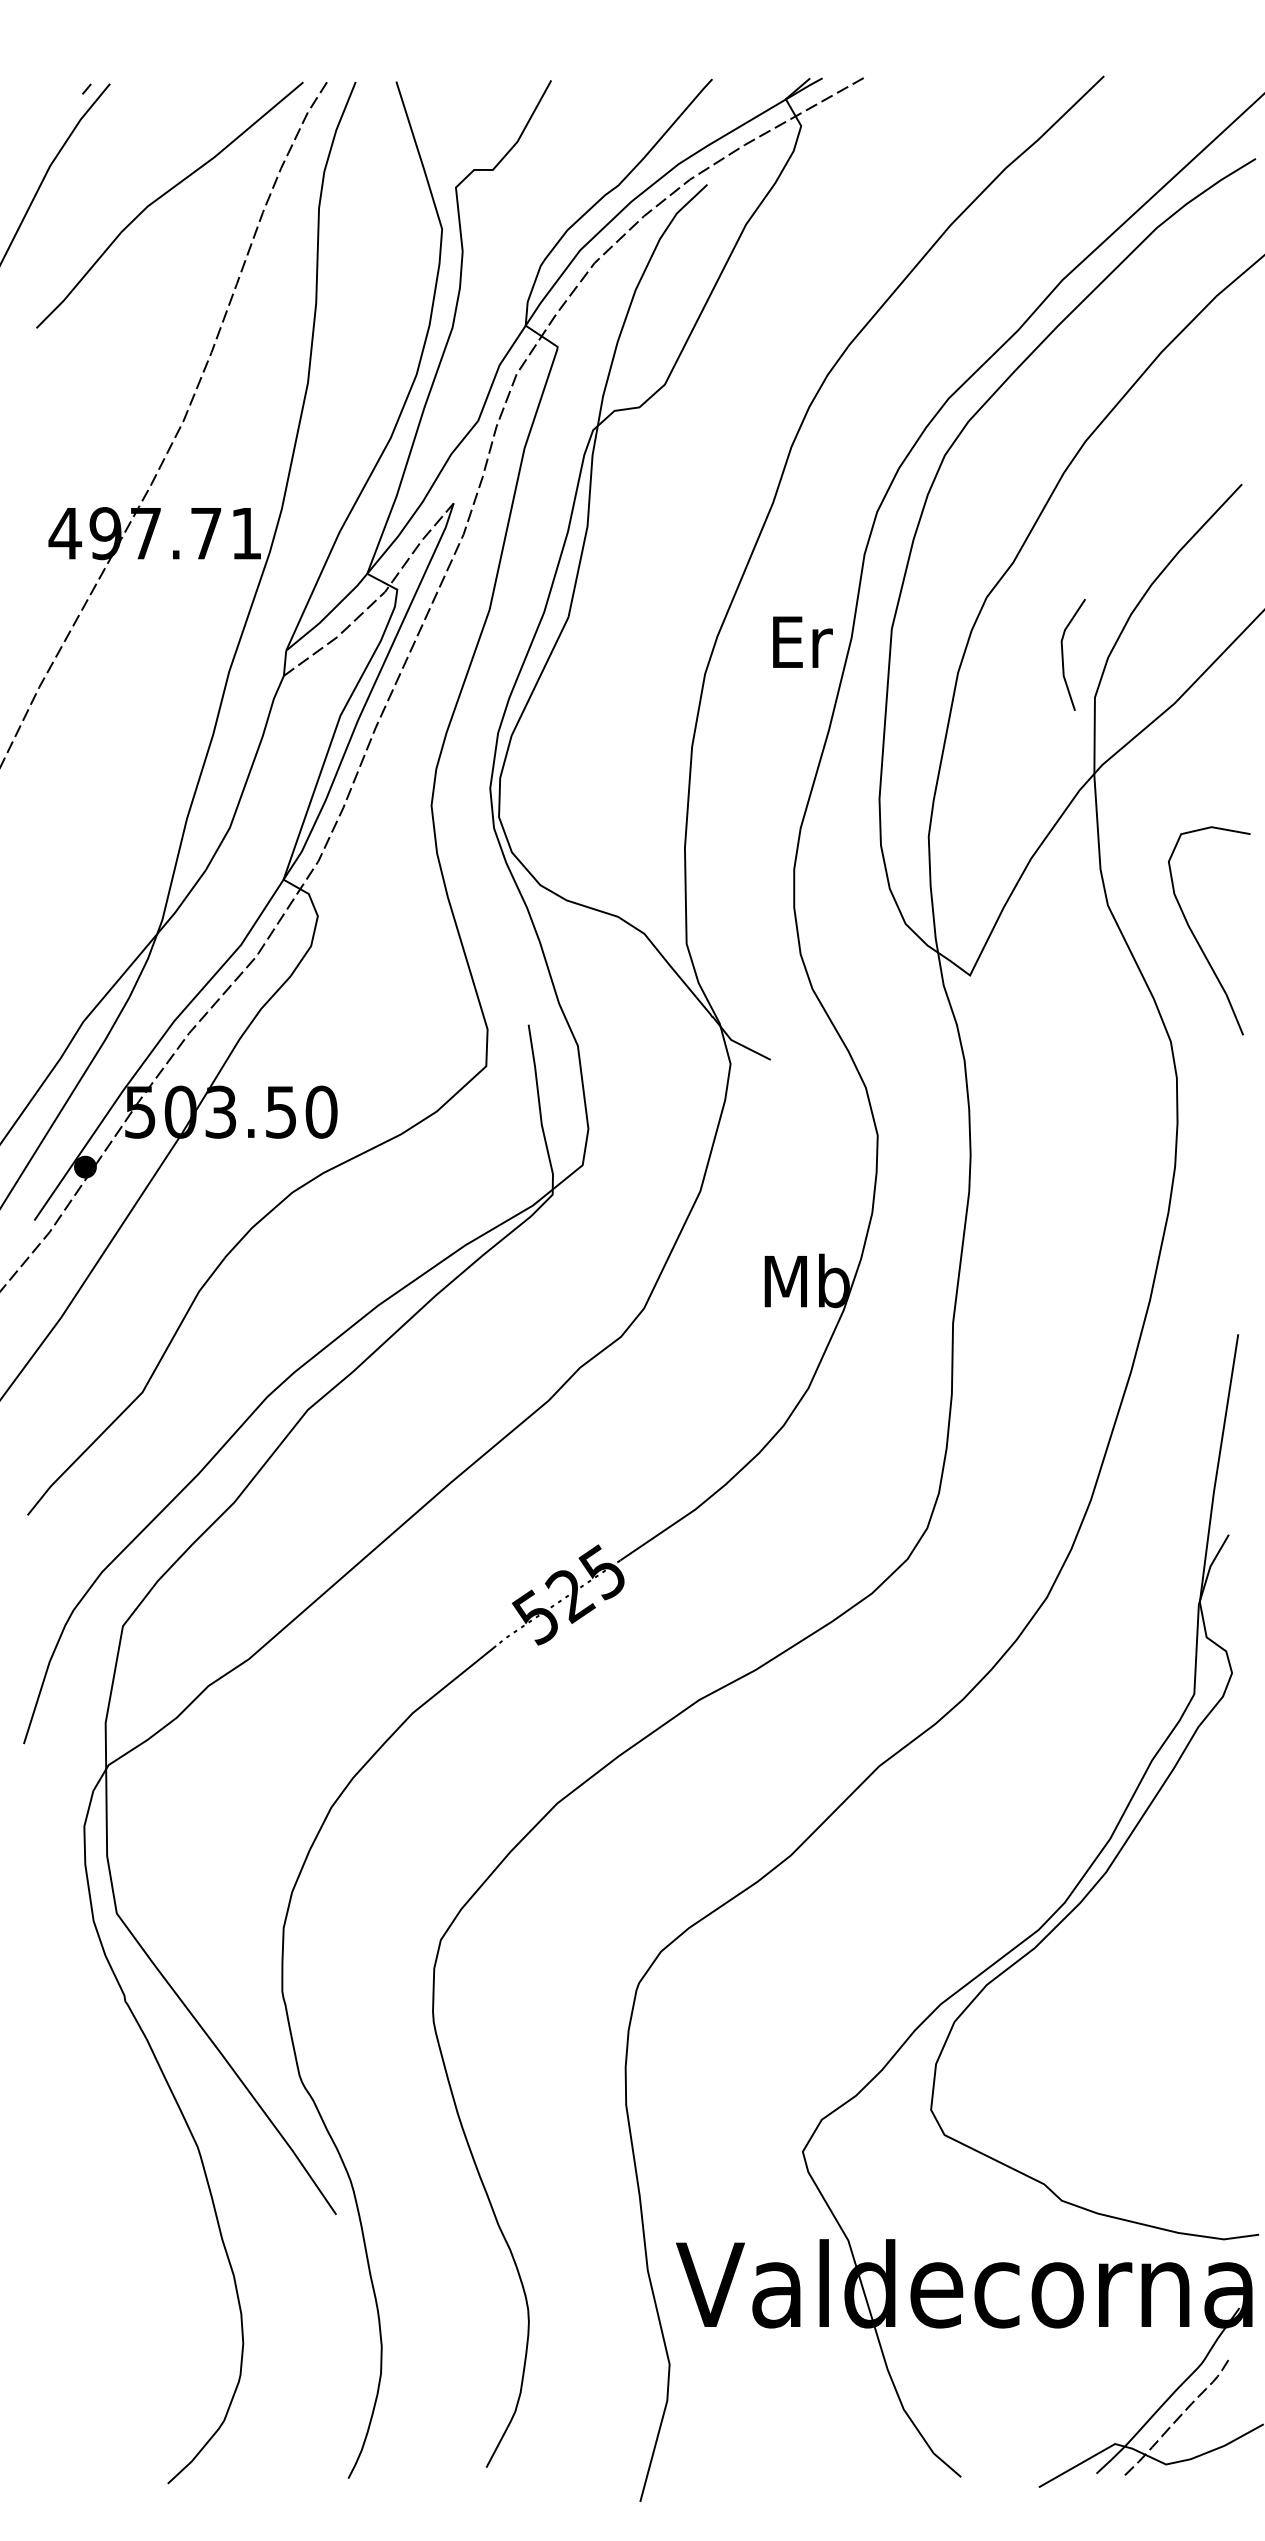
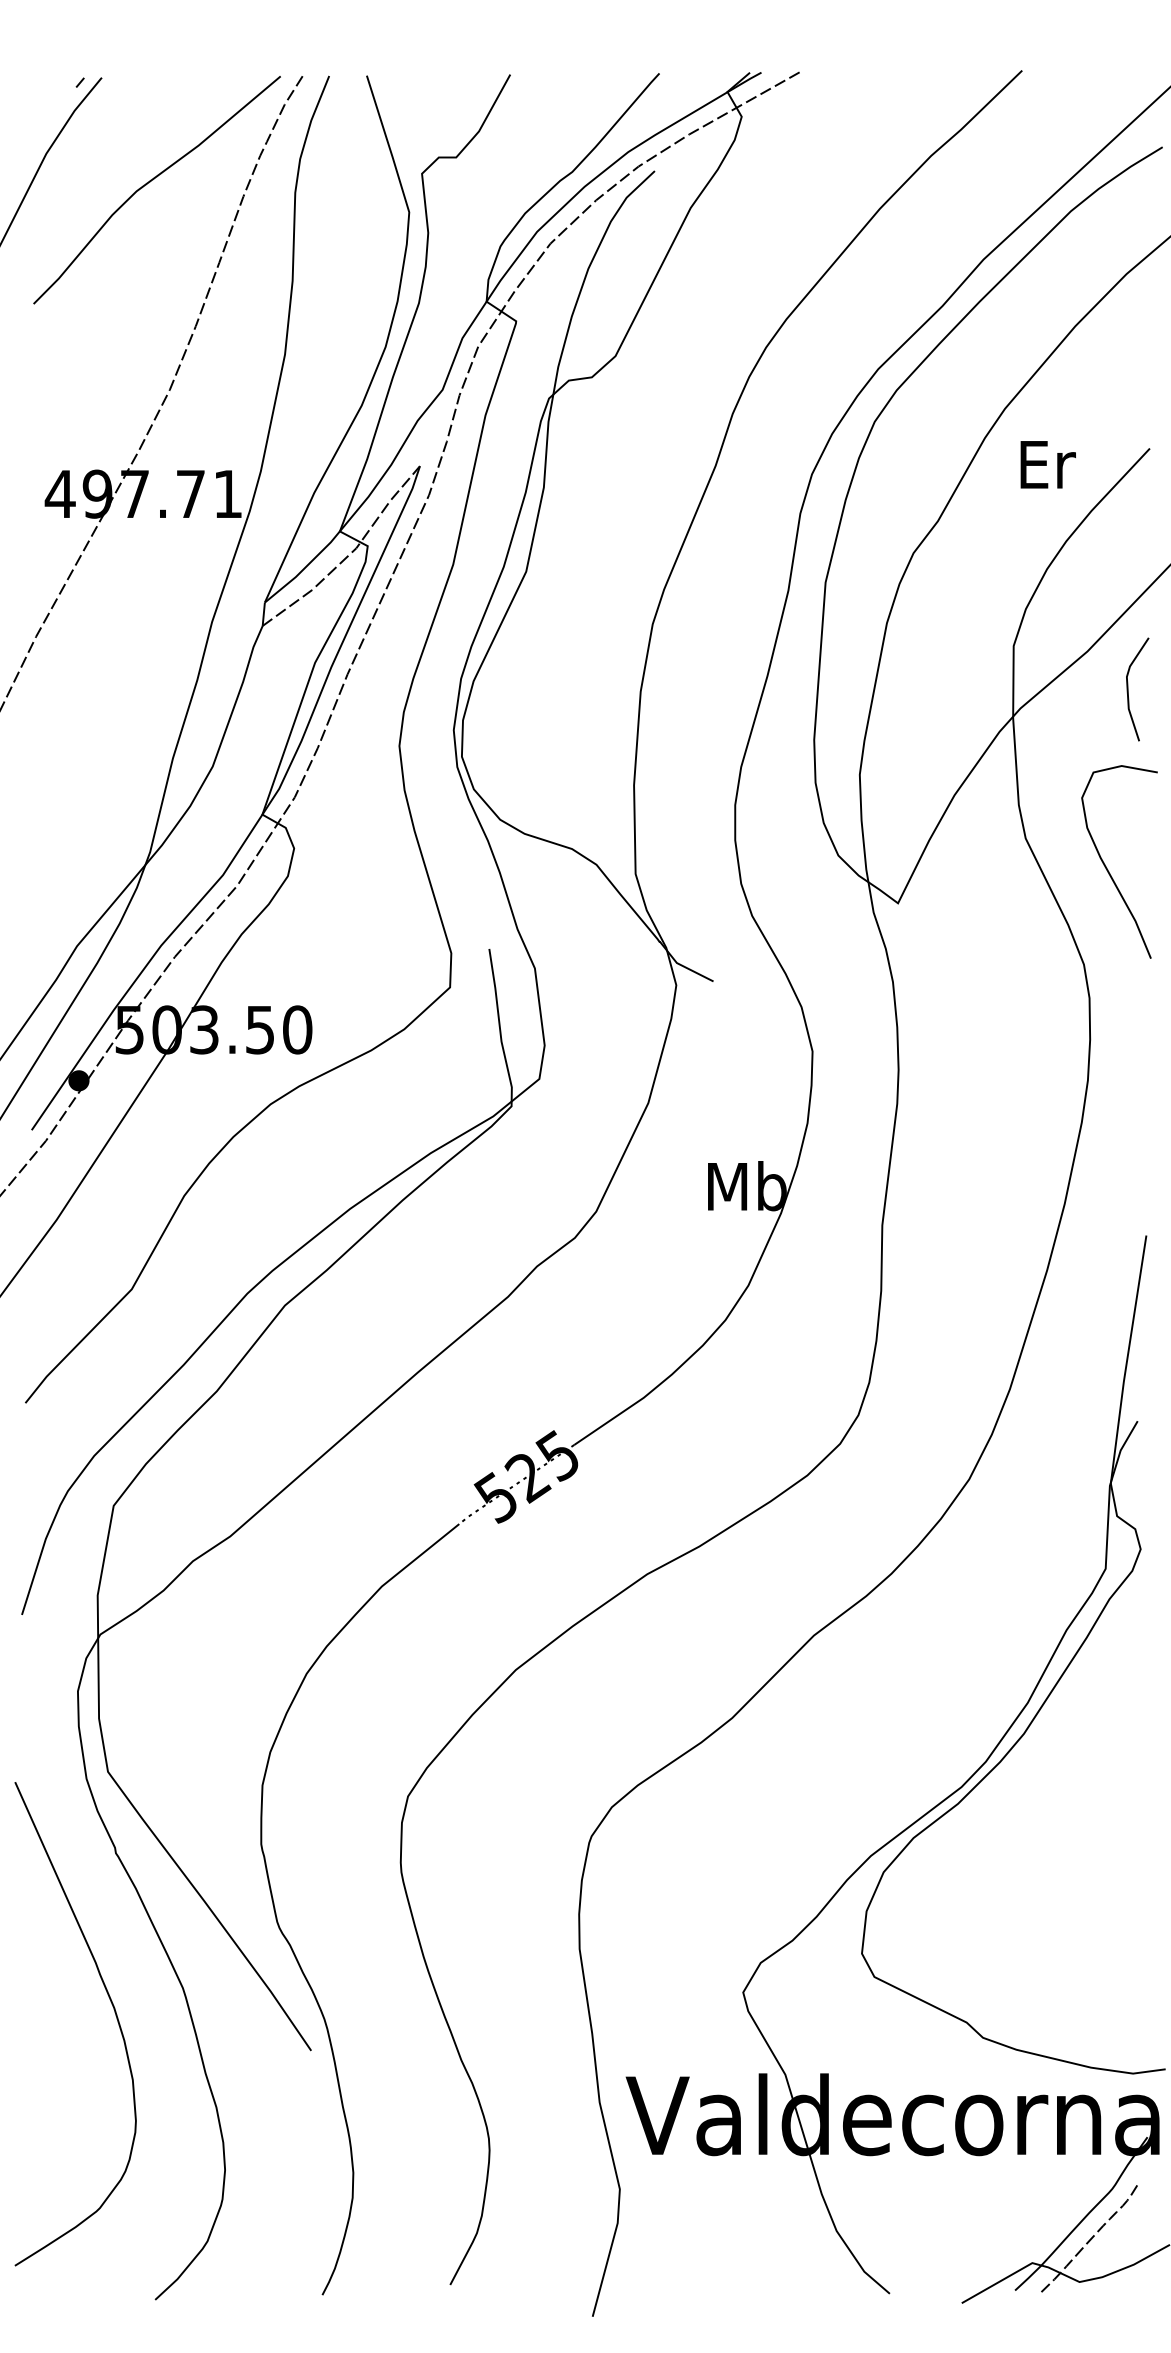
text: (802, 641) -> (1047, 464), moved
line: (1063, 654) -> (1128, 689), moved
curve: (124, 2177) -> (115, 2016), added

